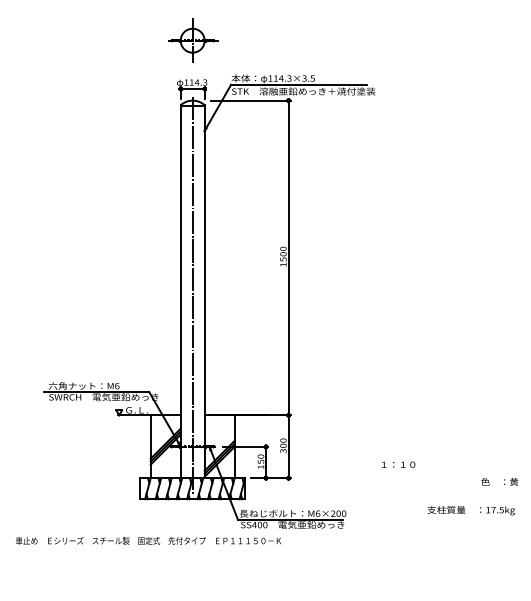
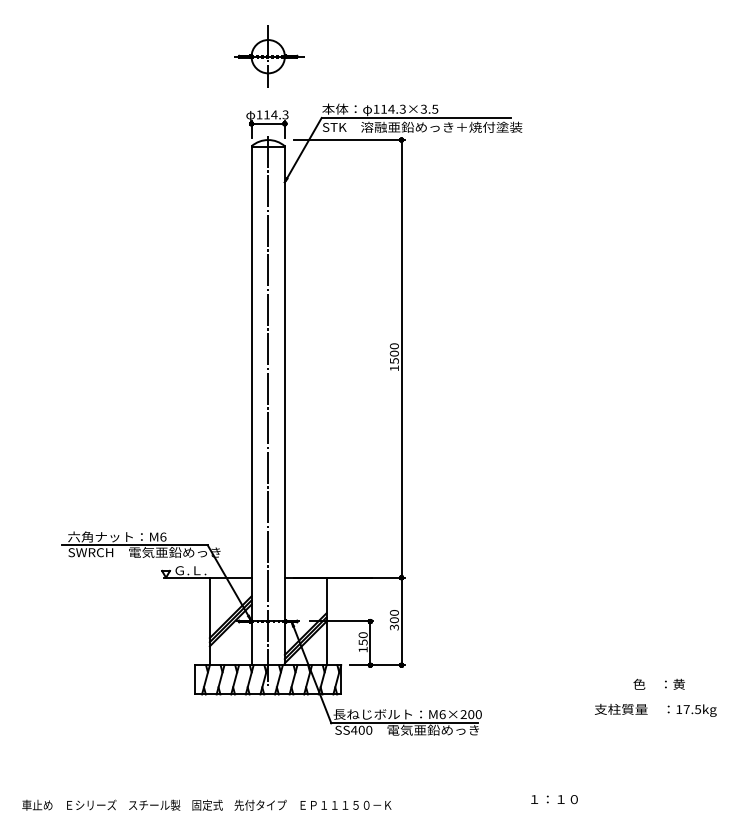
text: (398, 464) -> (554, 799), moved
text: (499, 481) -> (658, 683), moved
text: (148, 540) -> (206, 804), moved

